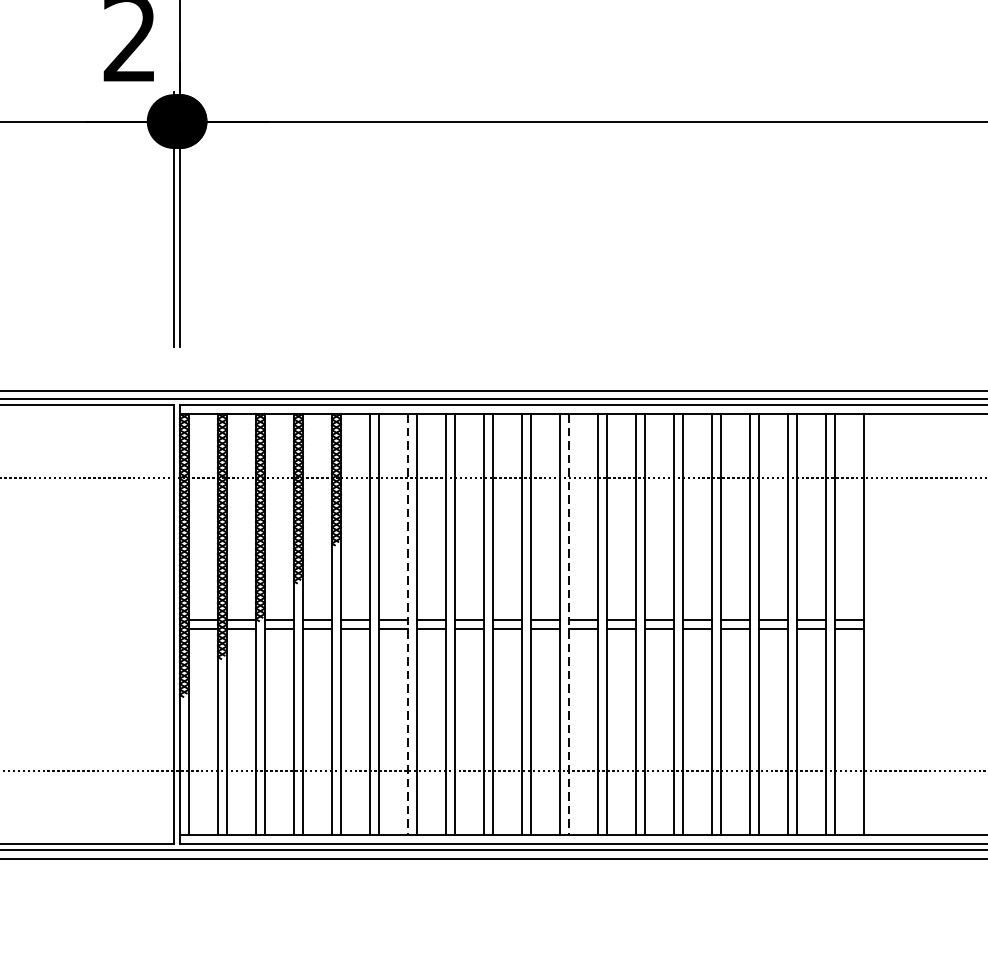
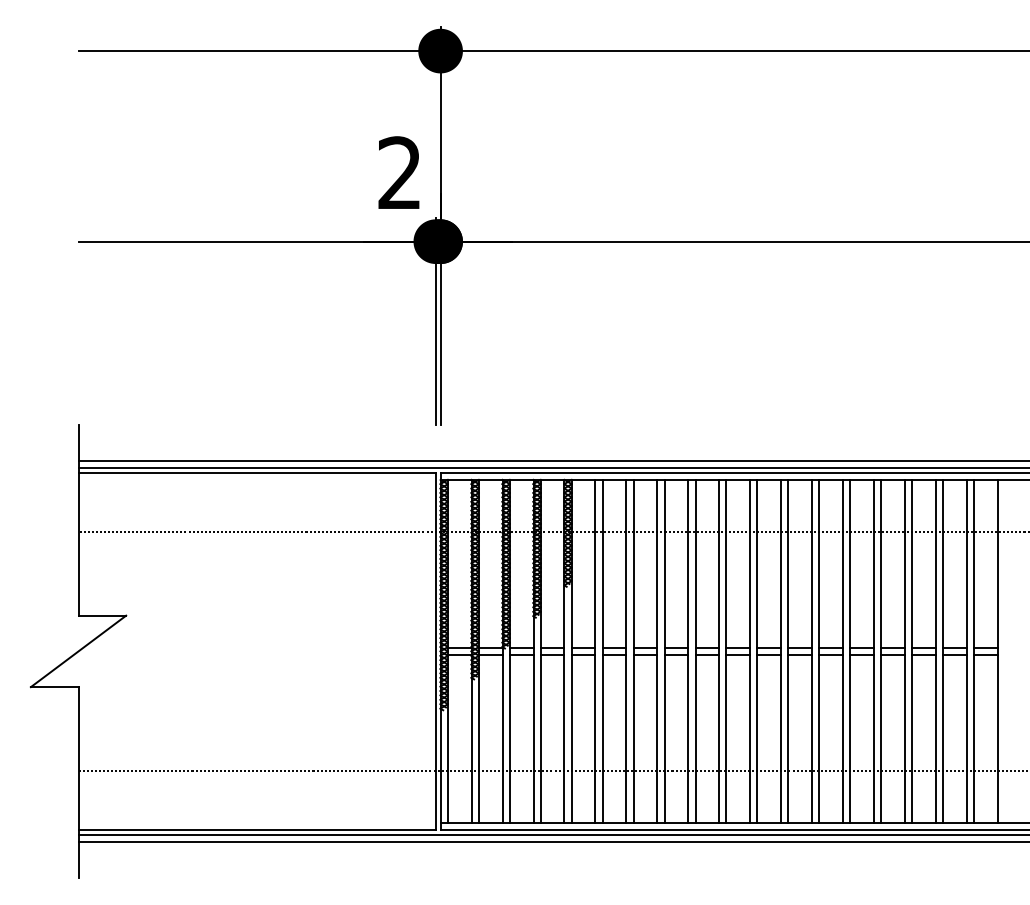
line: (408, 624) -> (626, 651), dashed -> solid
line: (569, 624) -> (757, 651), dashed -> solid

